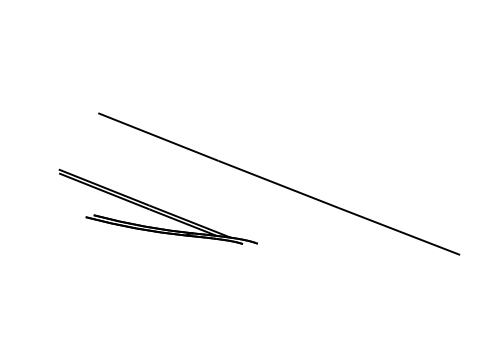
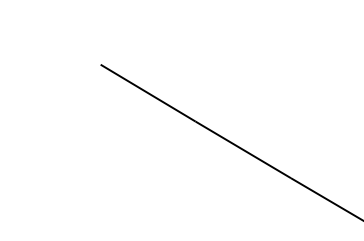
part: (157, 206) -> (137, 151), removed

